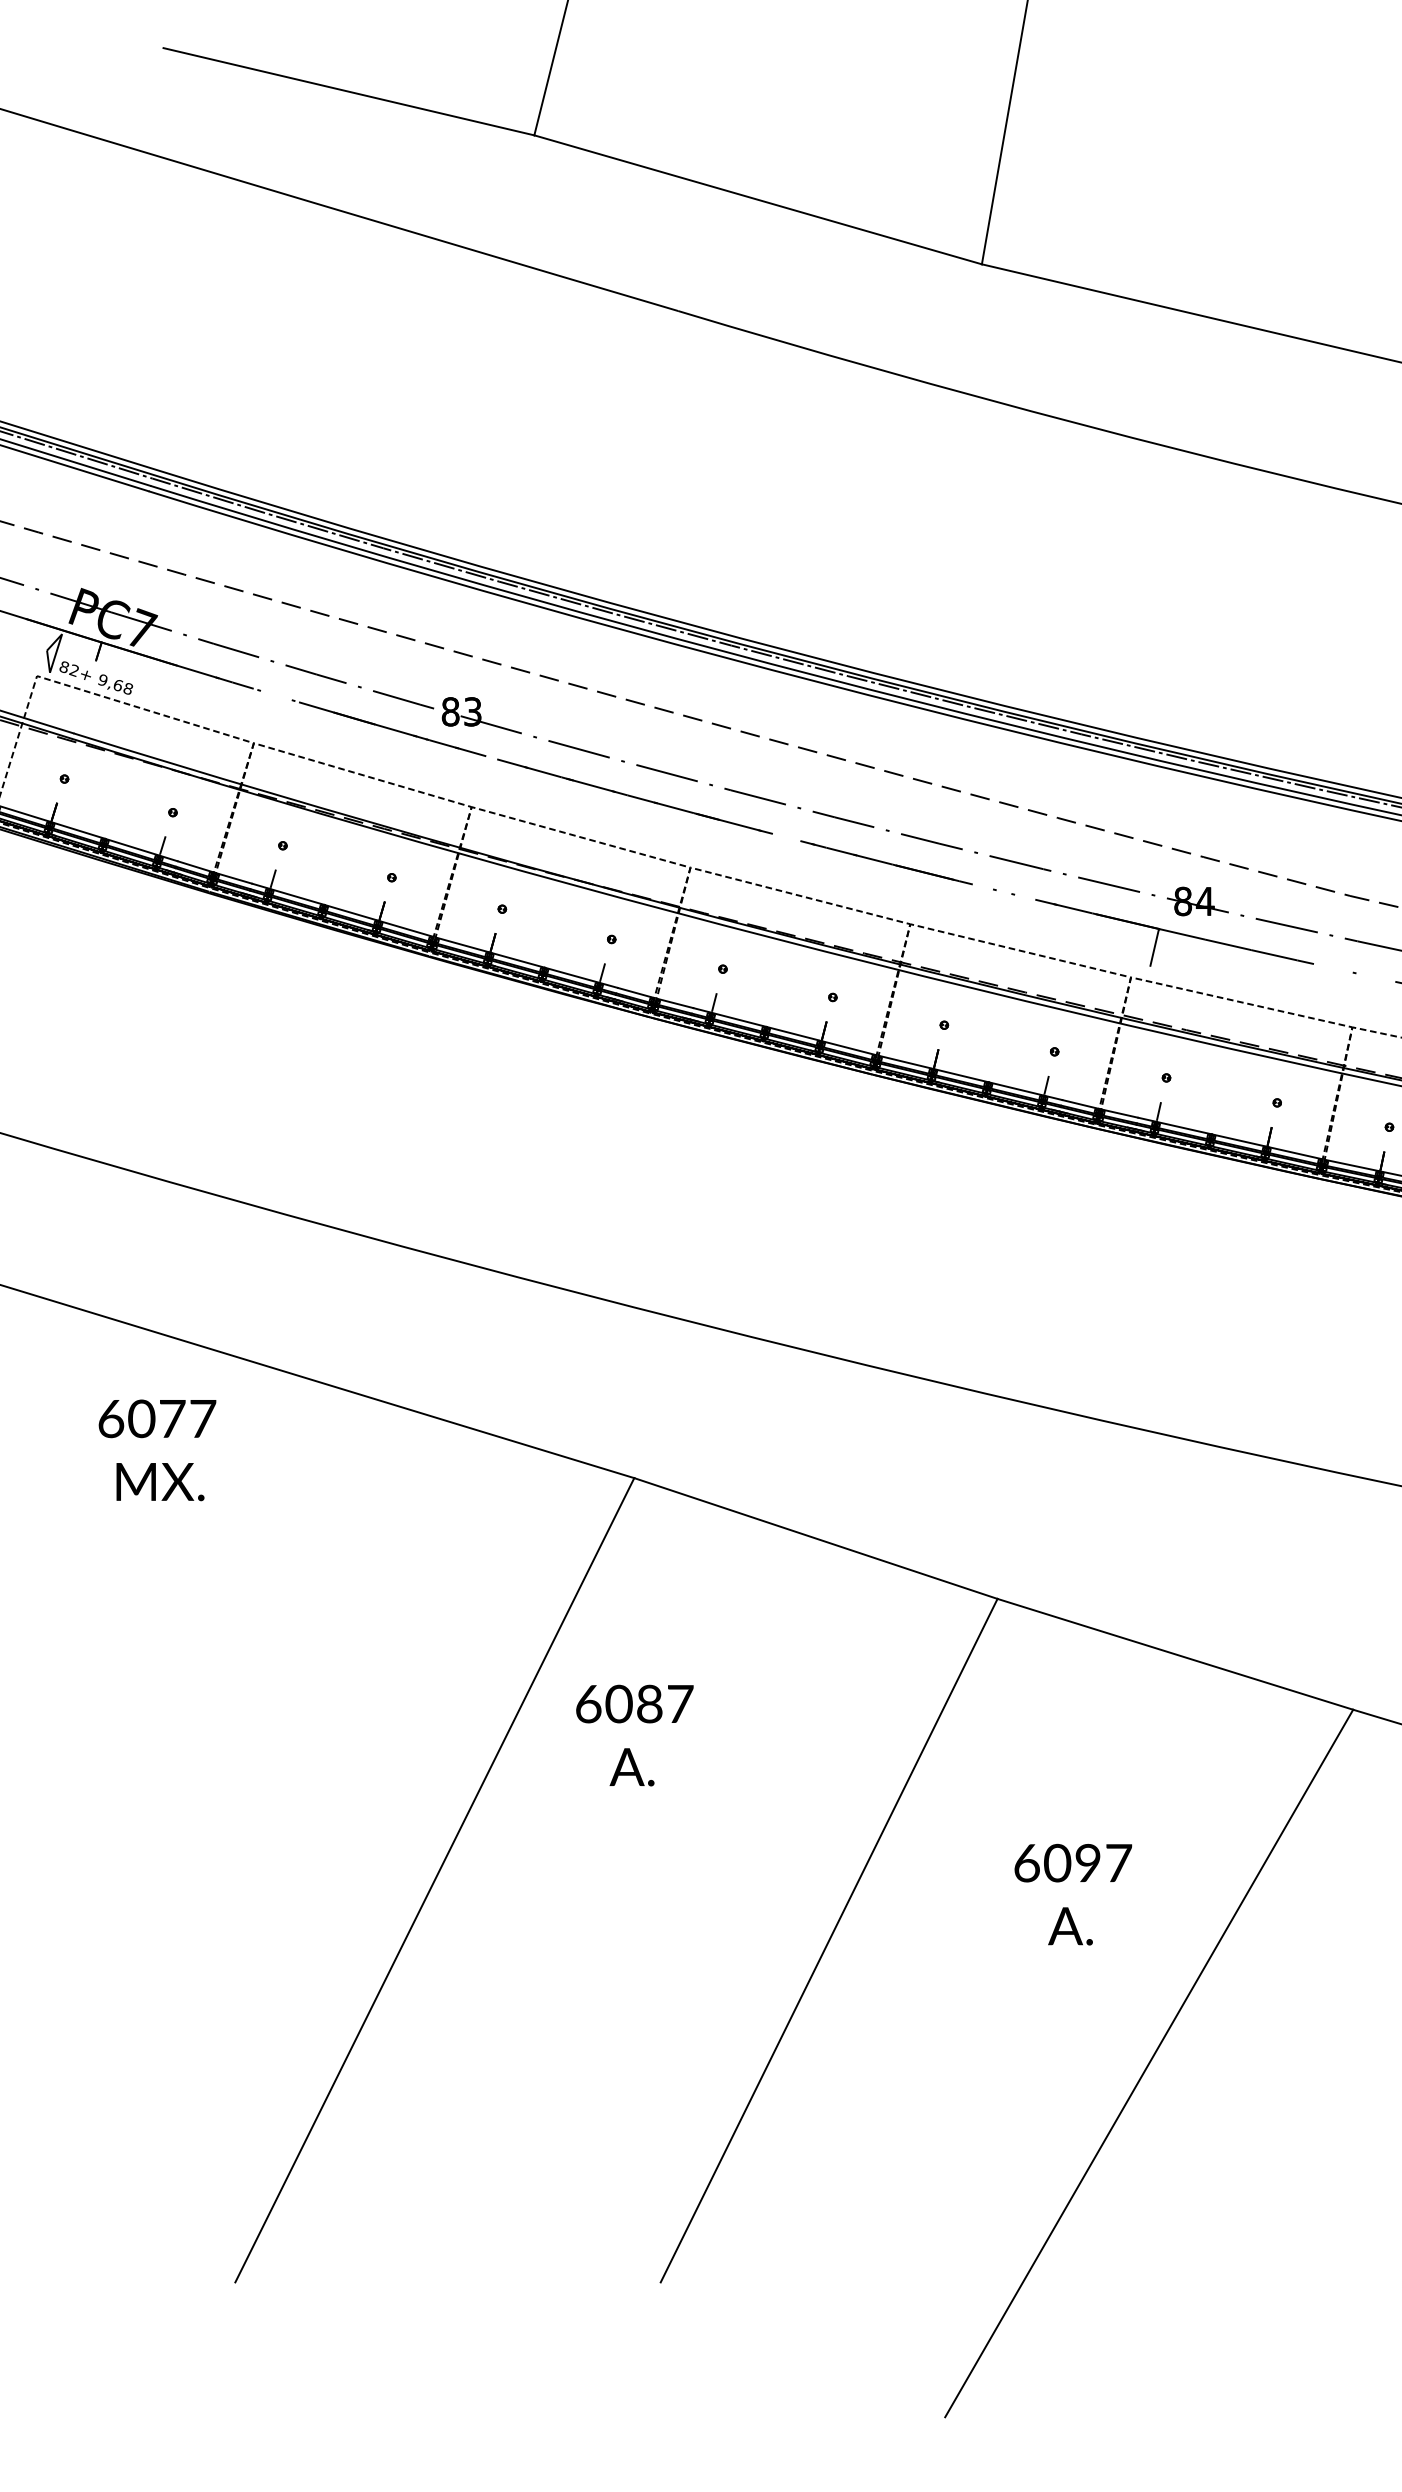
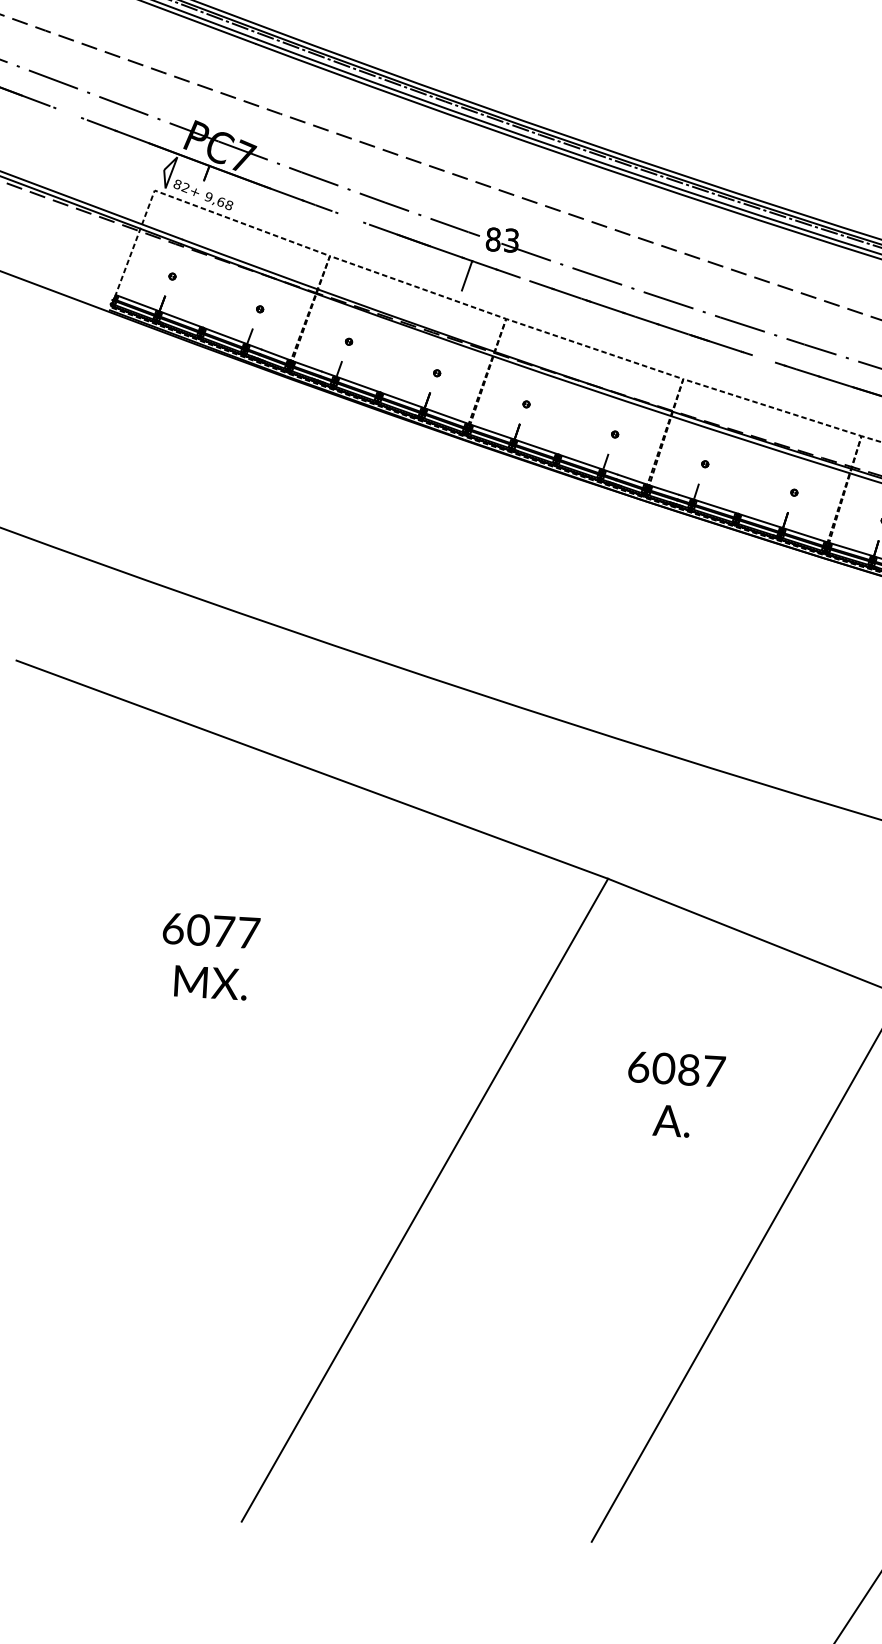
line: (421, 757) -> (467, 275), added
text: (157, 1450) -> (210, 956), moved
text: (634, 1735) -> (675, 1095), moved

